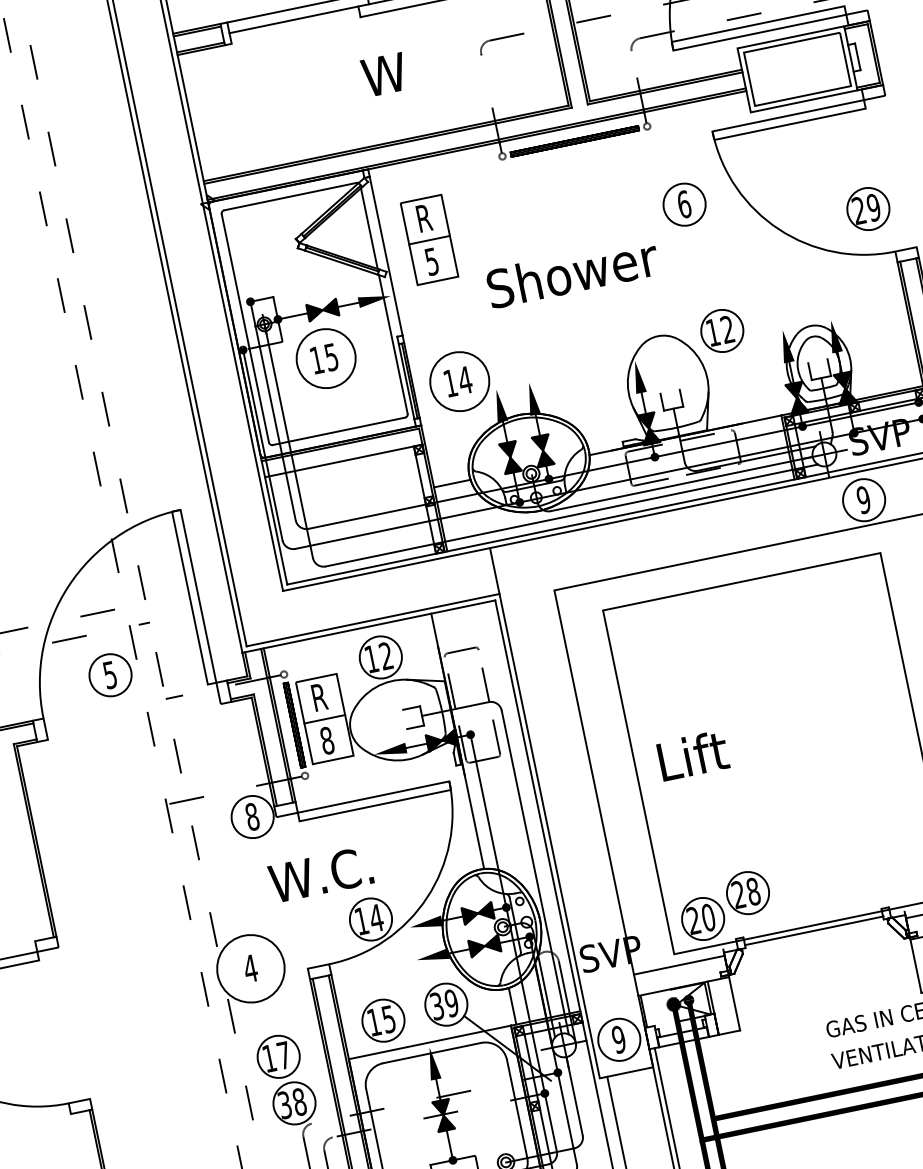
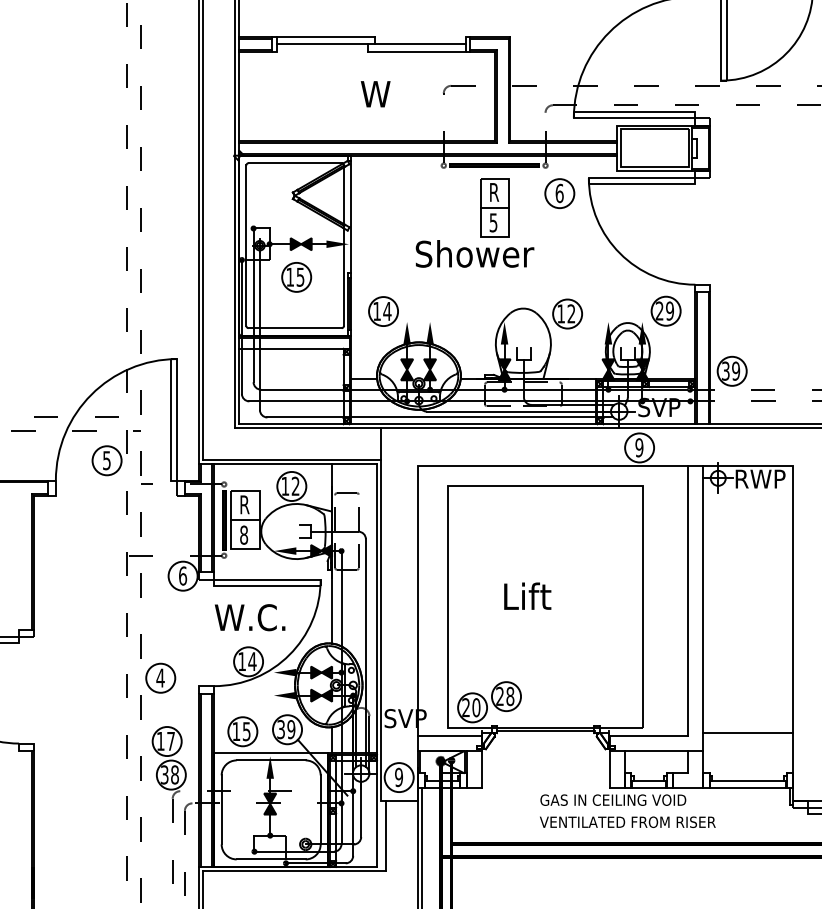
part: (684, 204) -> (559, 193), moved
part: (867, 208) -> (665, 310), moved
part: (428, 239) -> (494, 207), moved
circle: (325, 357) -> (296, 276), size x0.71
circle: (459, 381) -> (383, 311), size x0.71
text: (692, 754) -> (527, 595), moved
text: (252, 815) -> (183, 575), 8 -> 6
text: (321, 874) -> (250, 617), moved
circle: (250, 967) -> (160, 677), size x0.62

